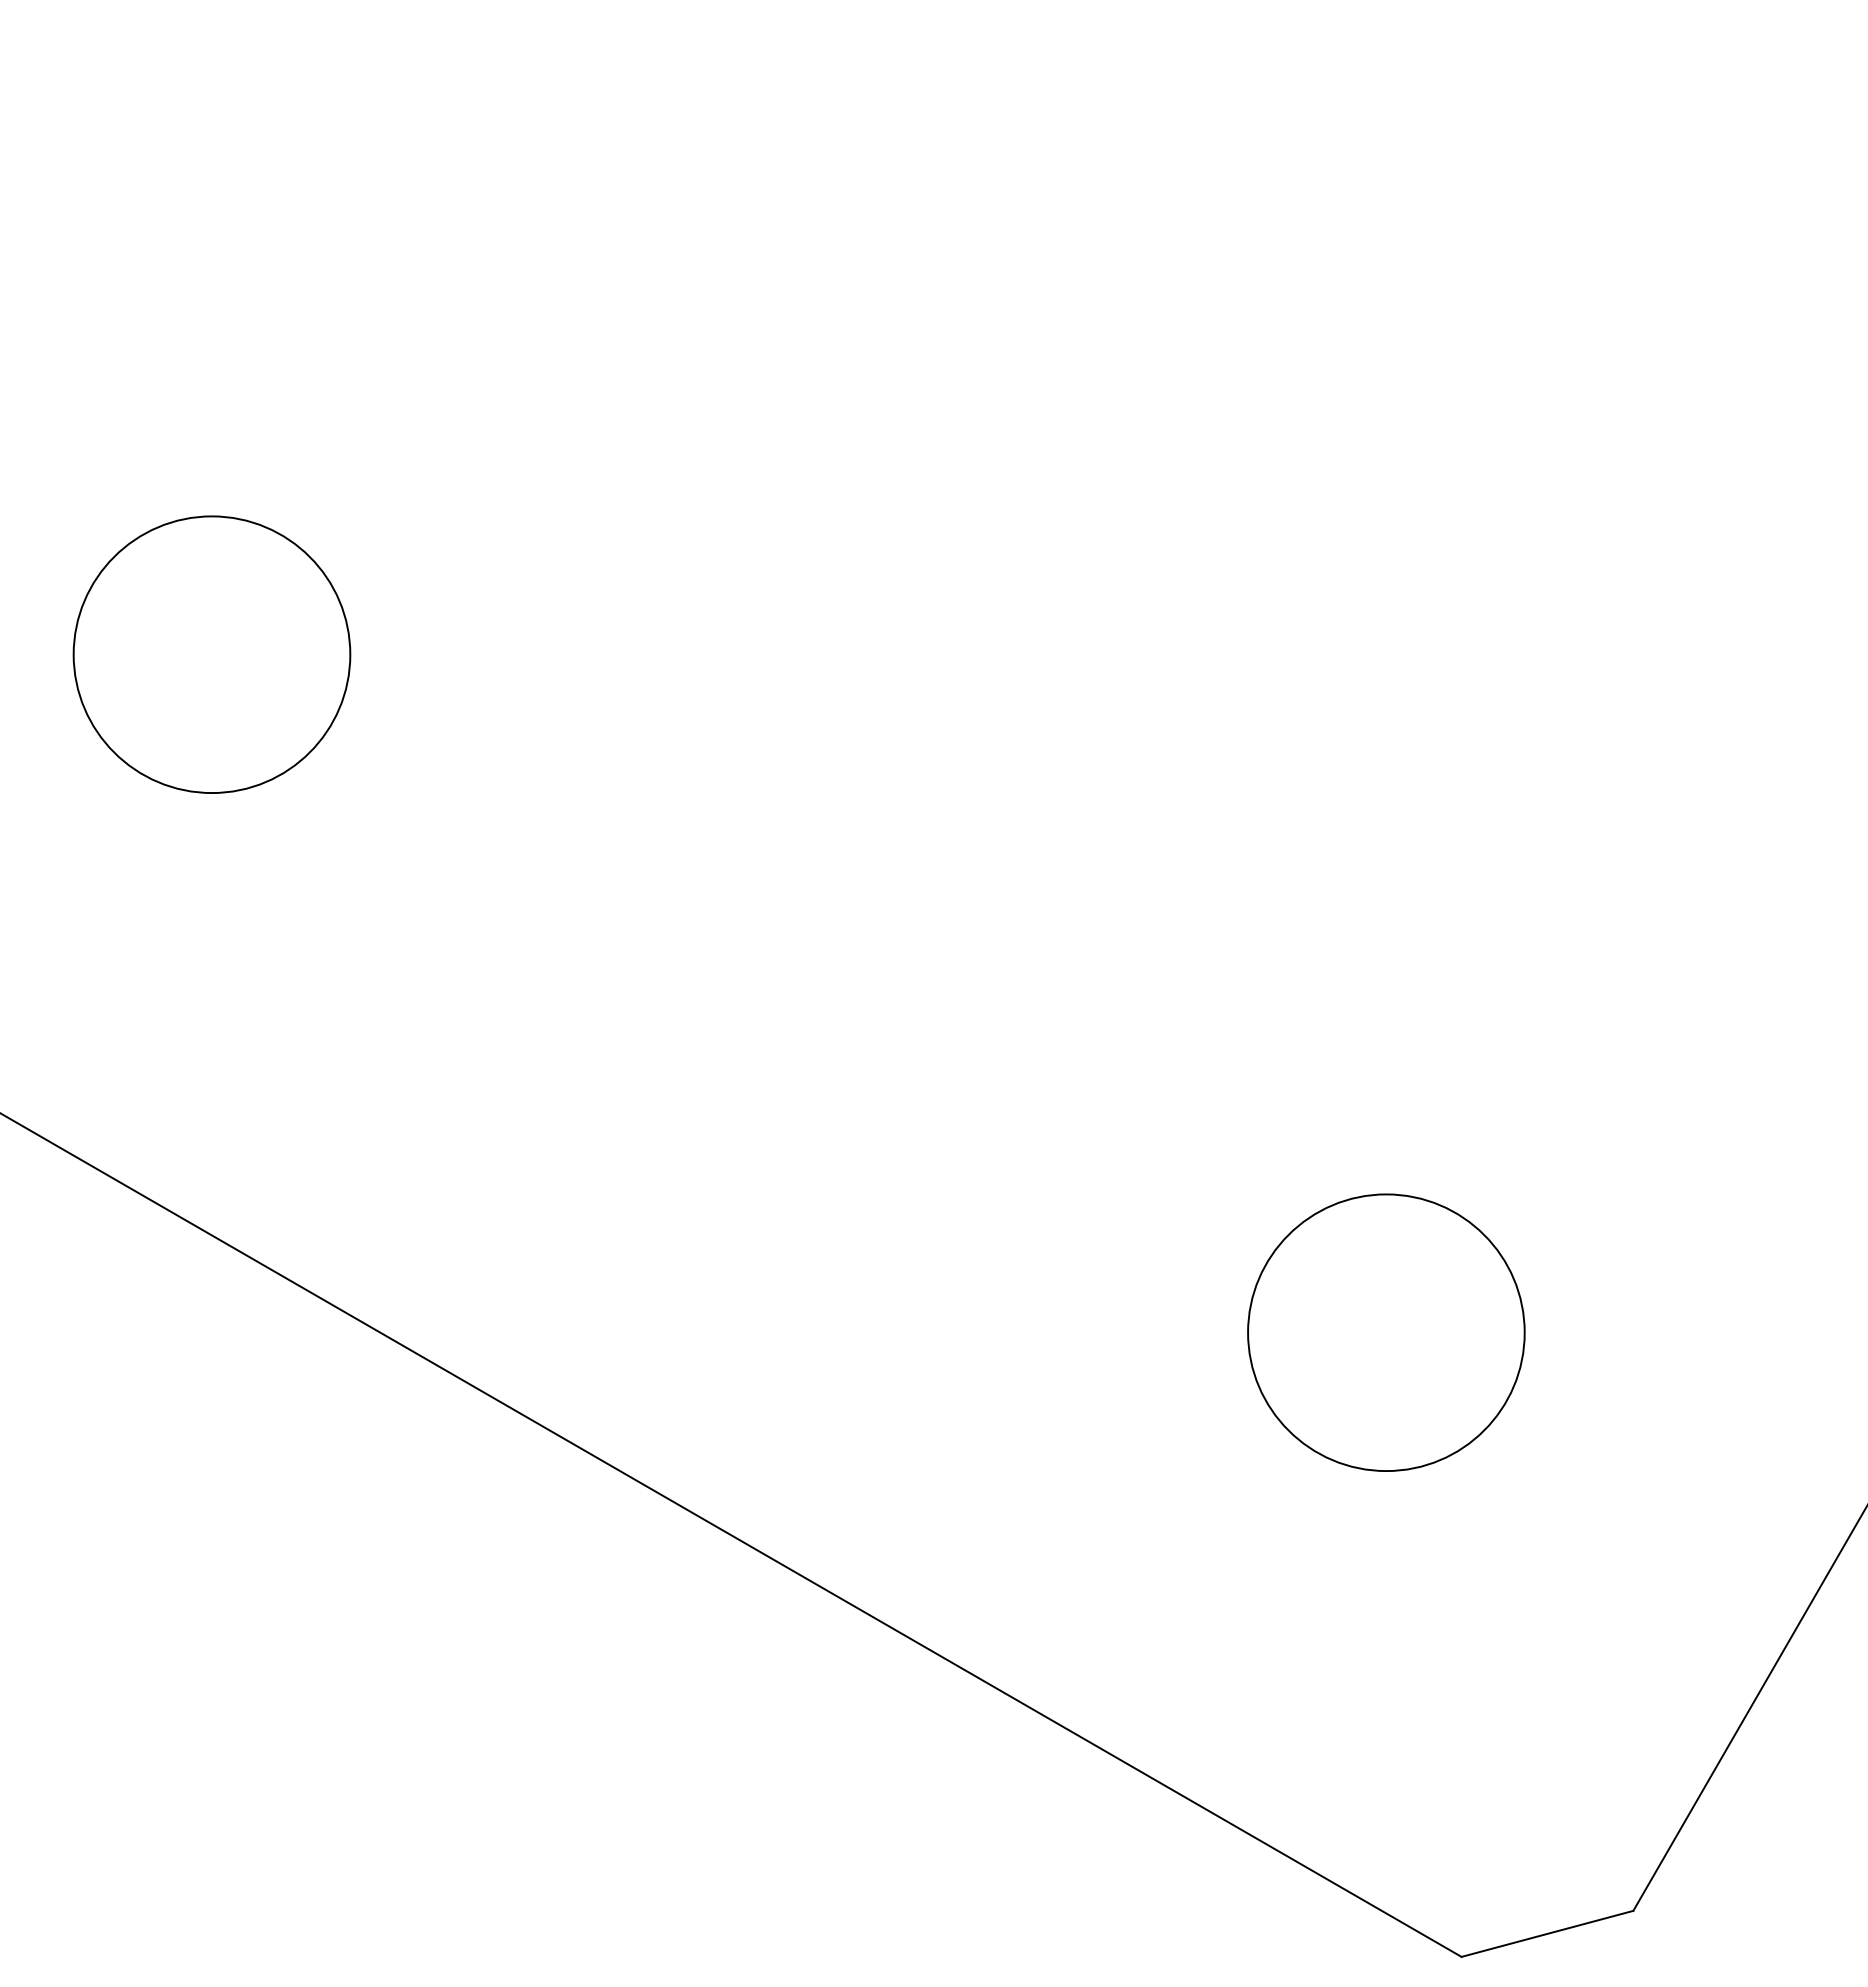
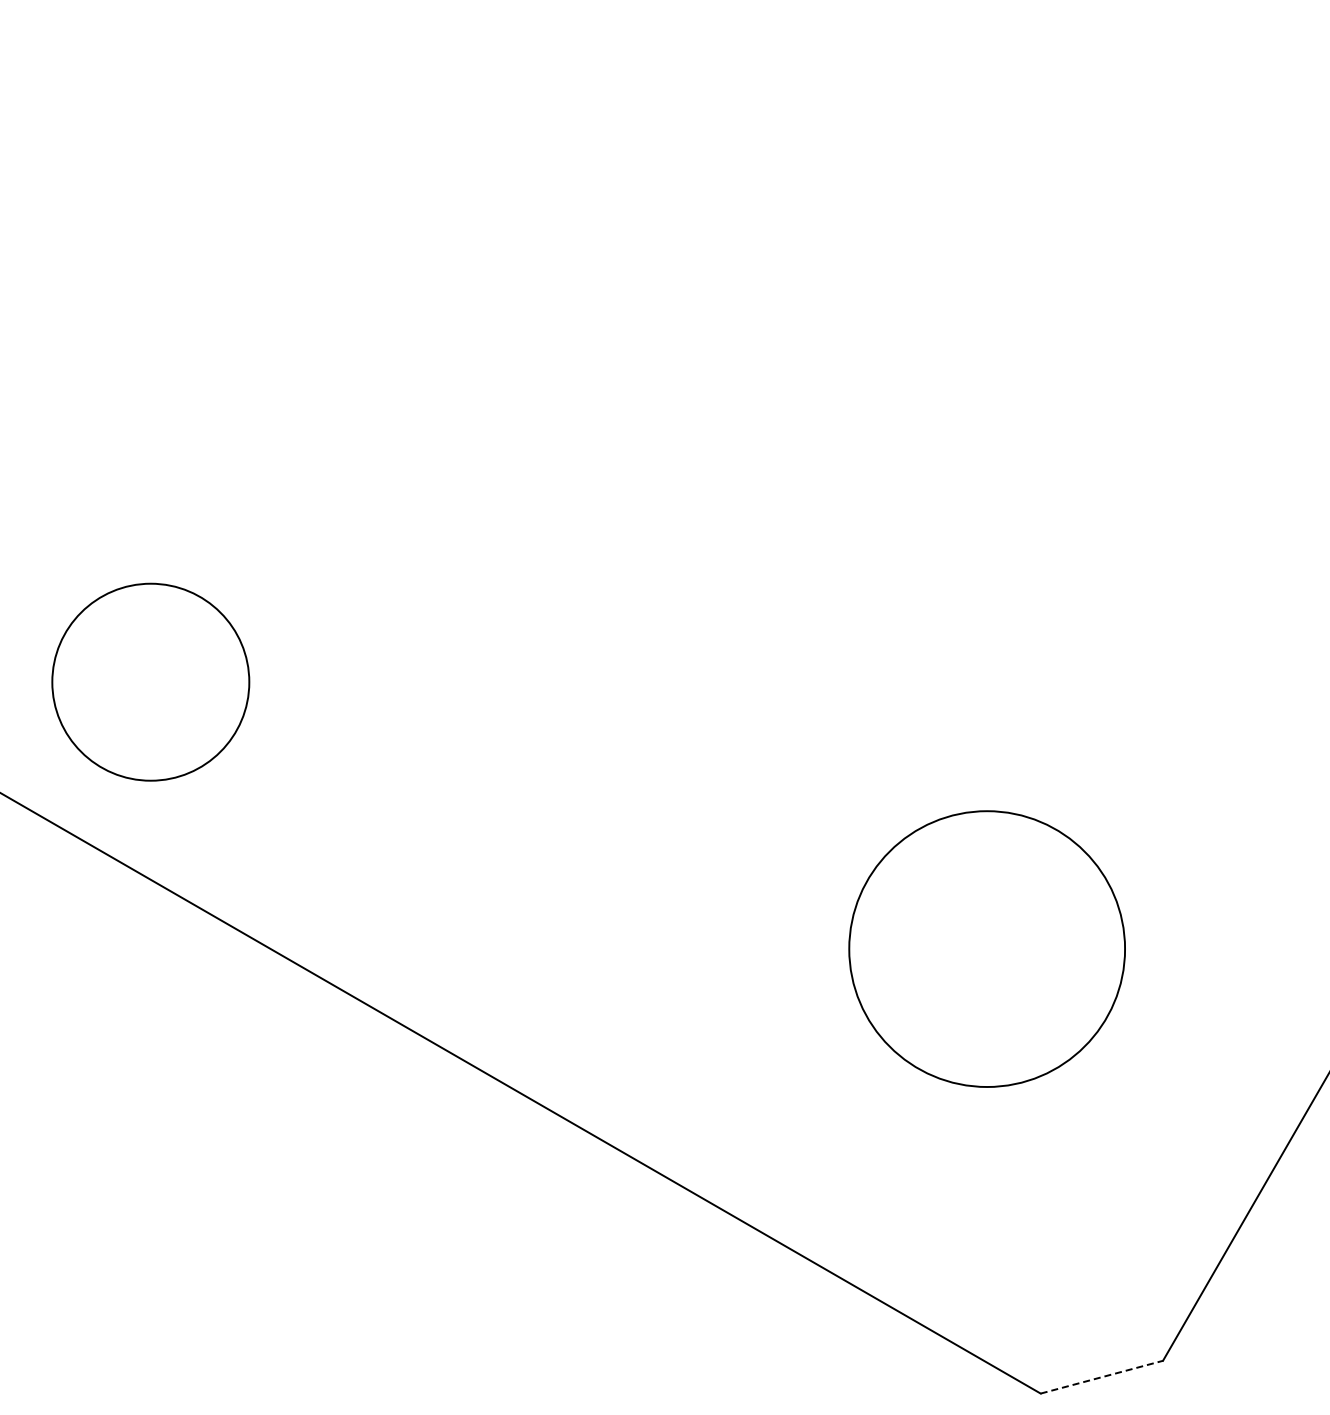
circle: (211, 653) -> (150, 681), moved
circle: (1385, 1331) -> (986, 948), size x1.4
line: (1548, 1934) -> (1102, 1377), solid -> dashed

